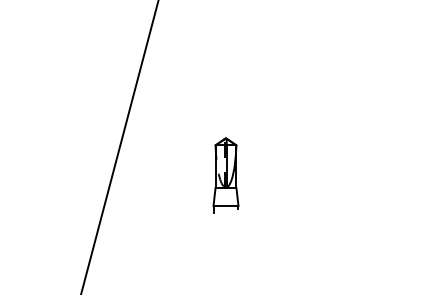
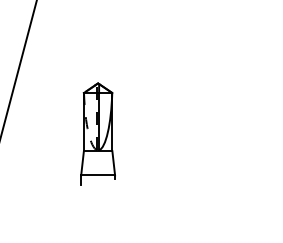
part: (225, 175) -> (97, 133), size x1.6

